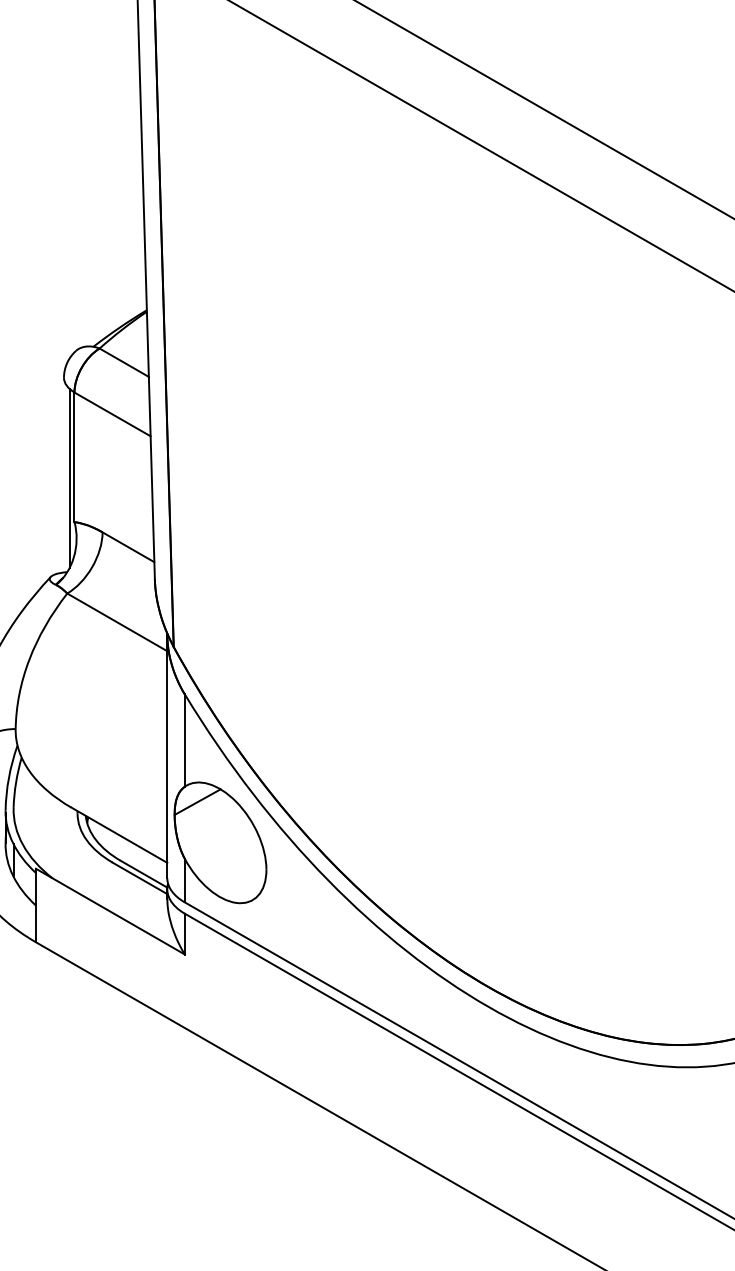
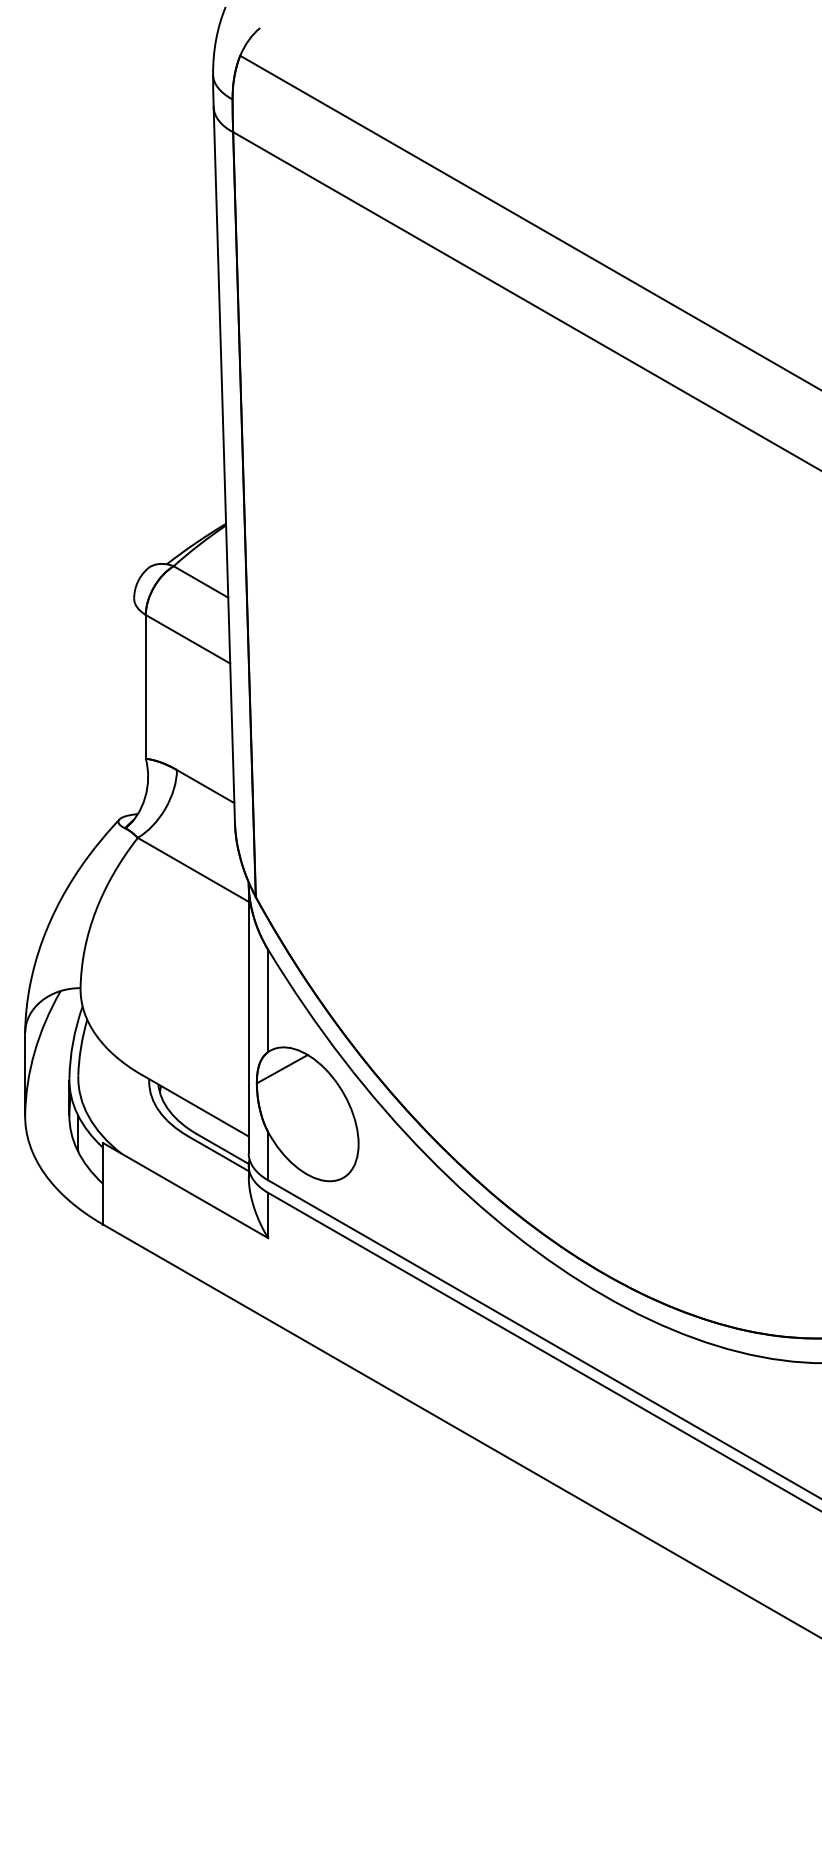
line: (69, 478) -> (140, 710), removed

